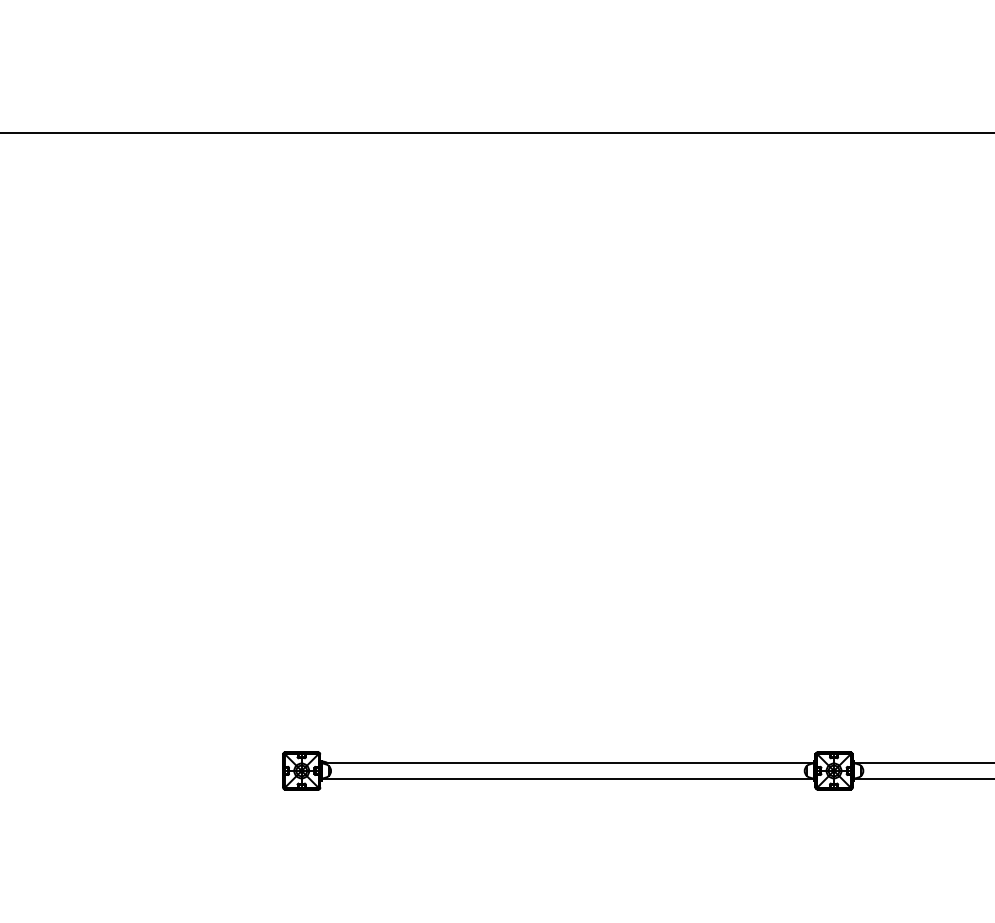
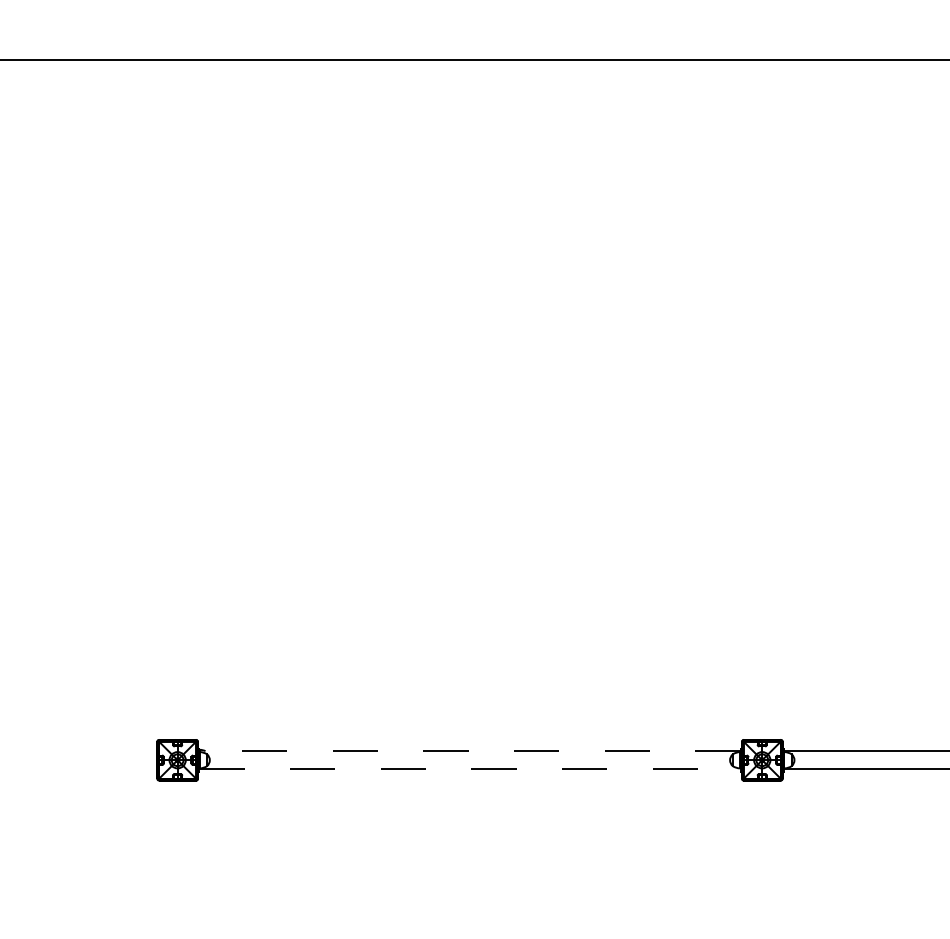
line: (567, 762) -> (469, 750), solid -> dashed
line: (568, 779) -> (470, 769), solid -> dashed

